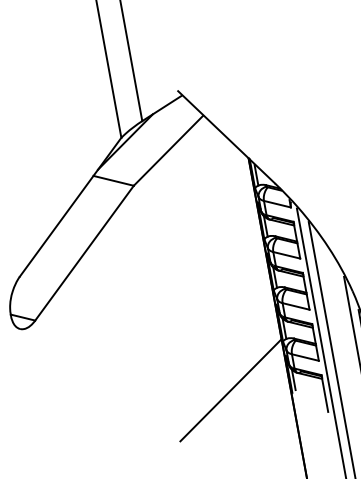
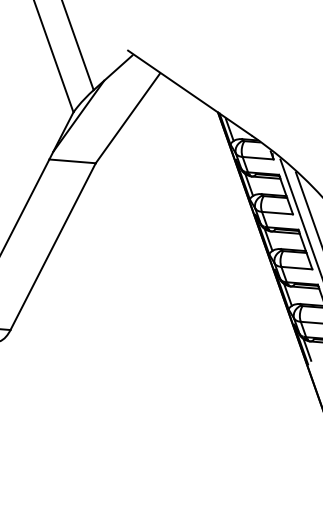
line: (230, 390) -> (239, 372), removed

